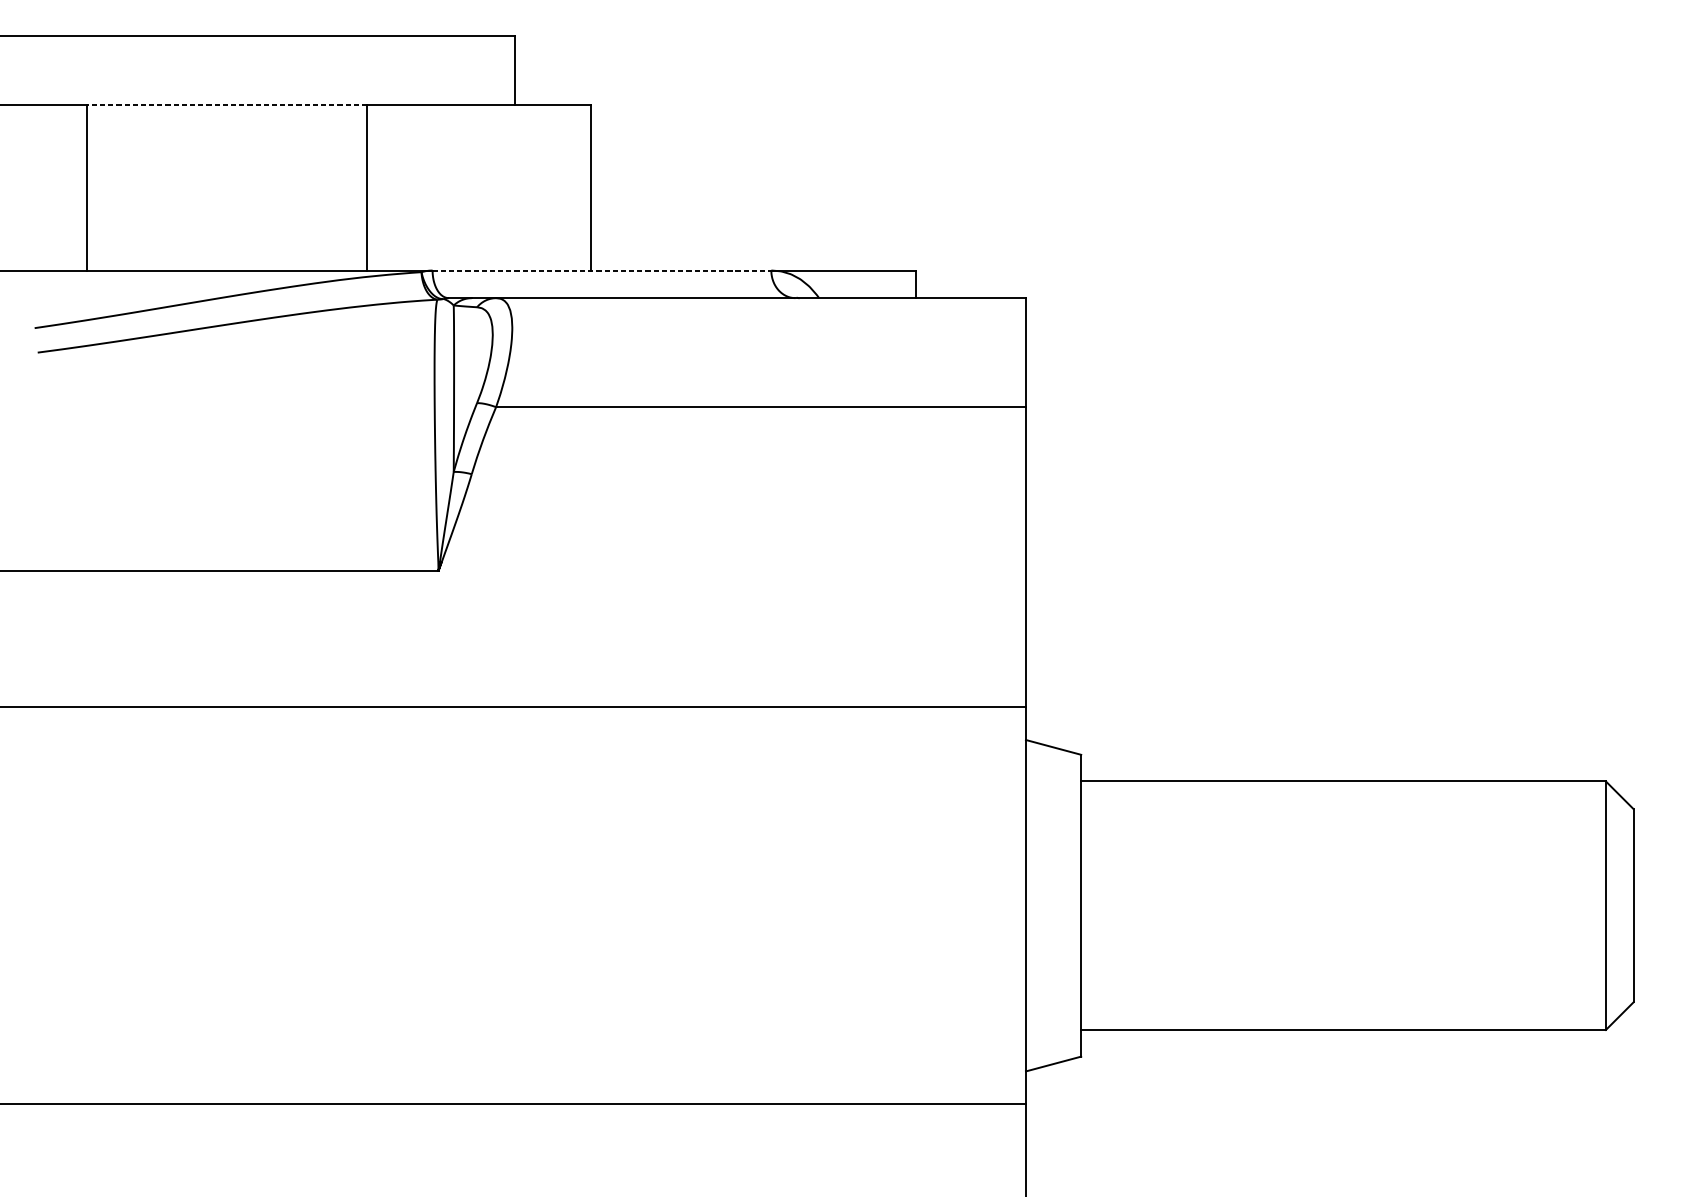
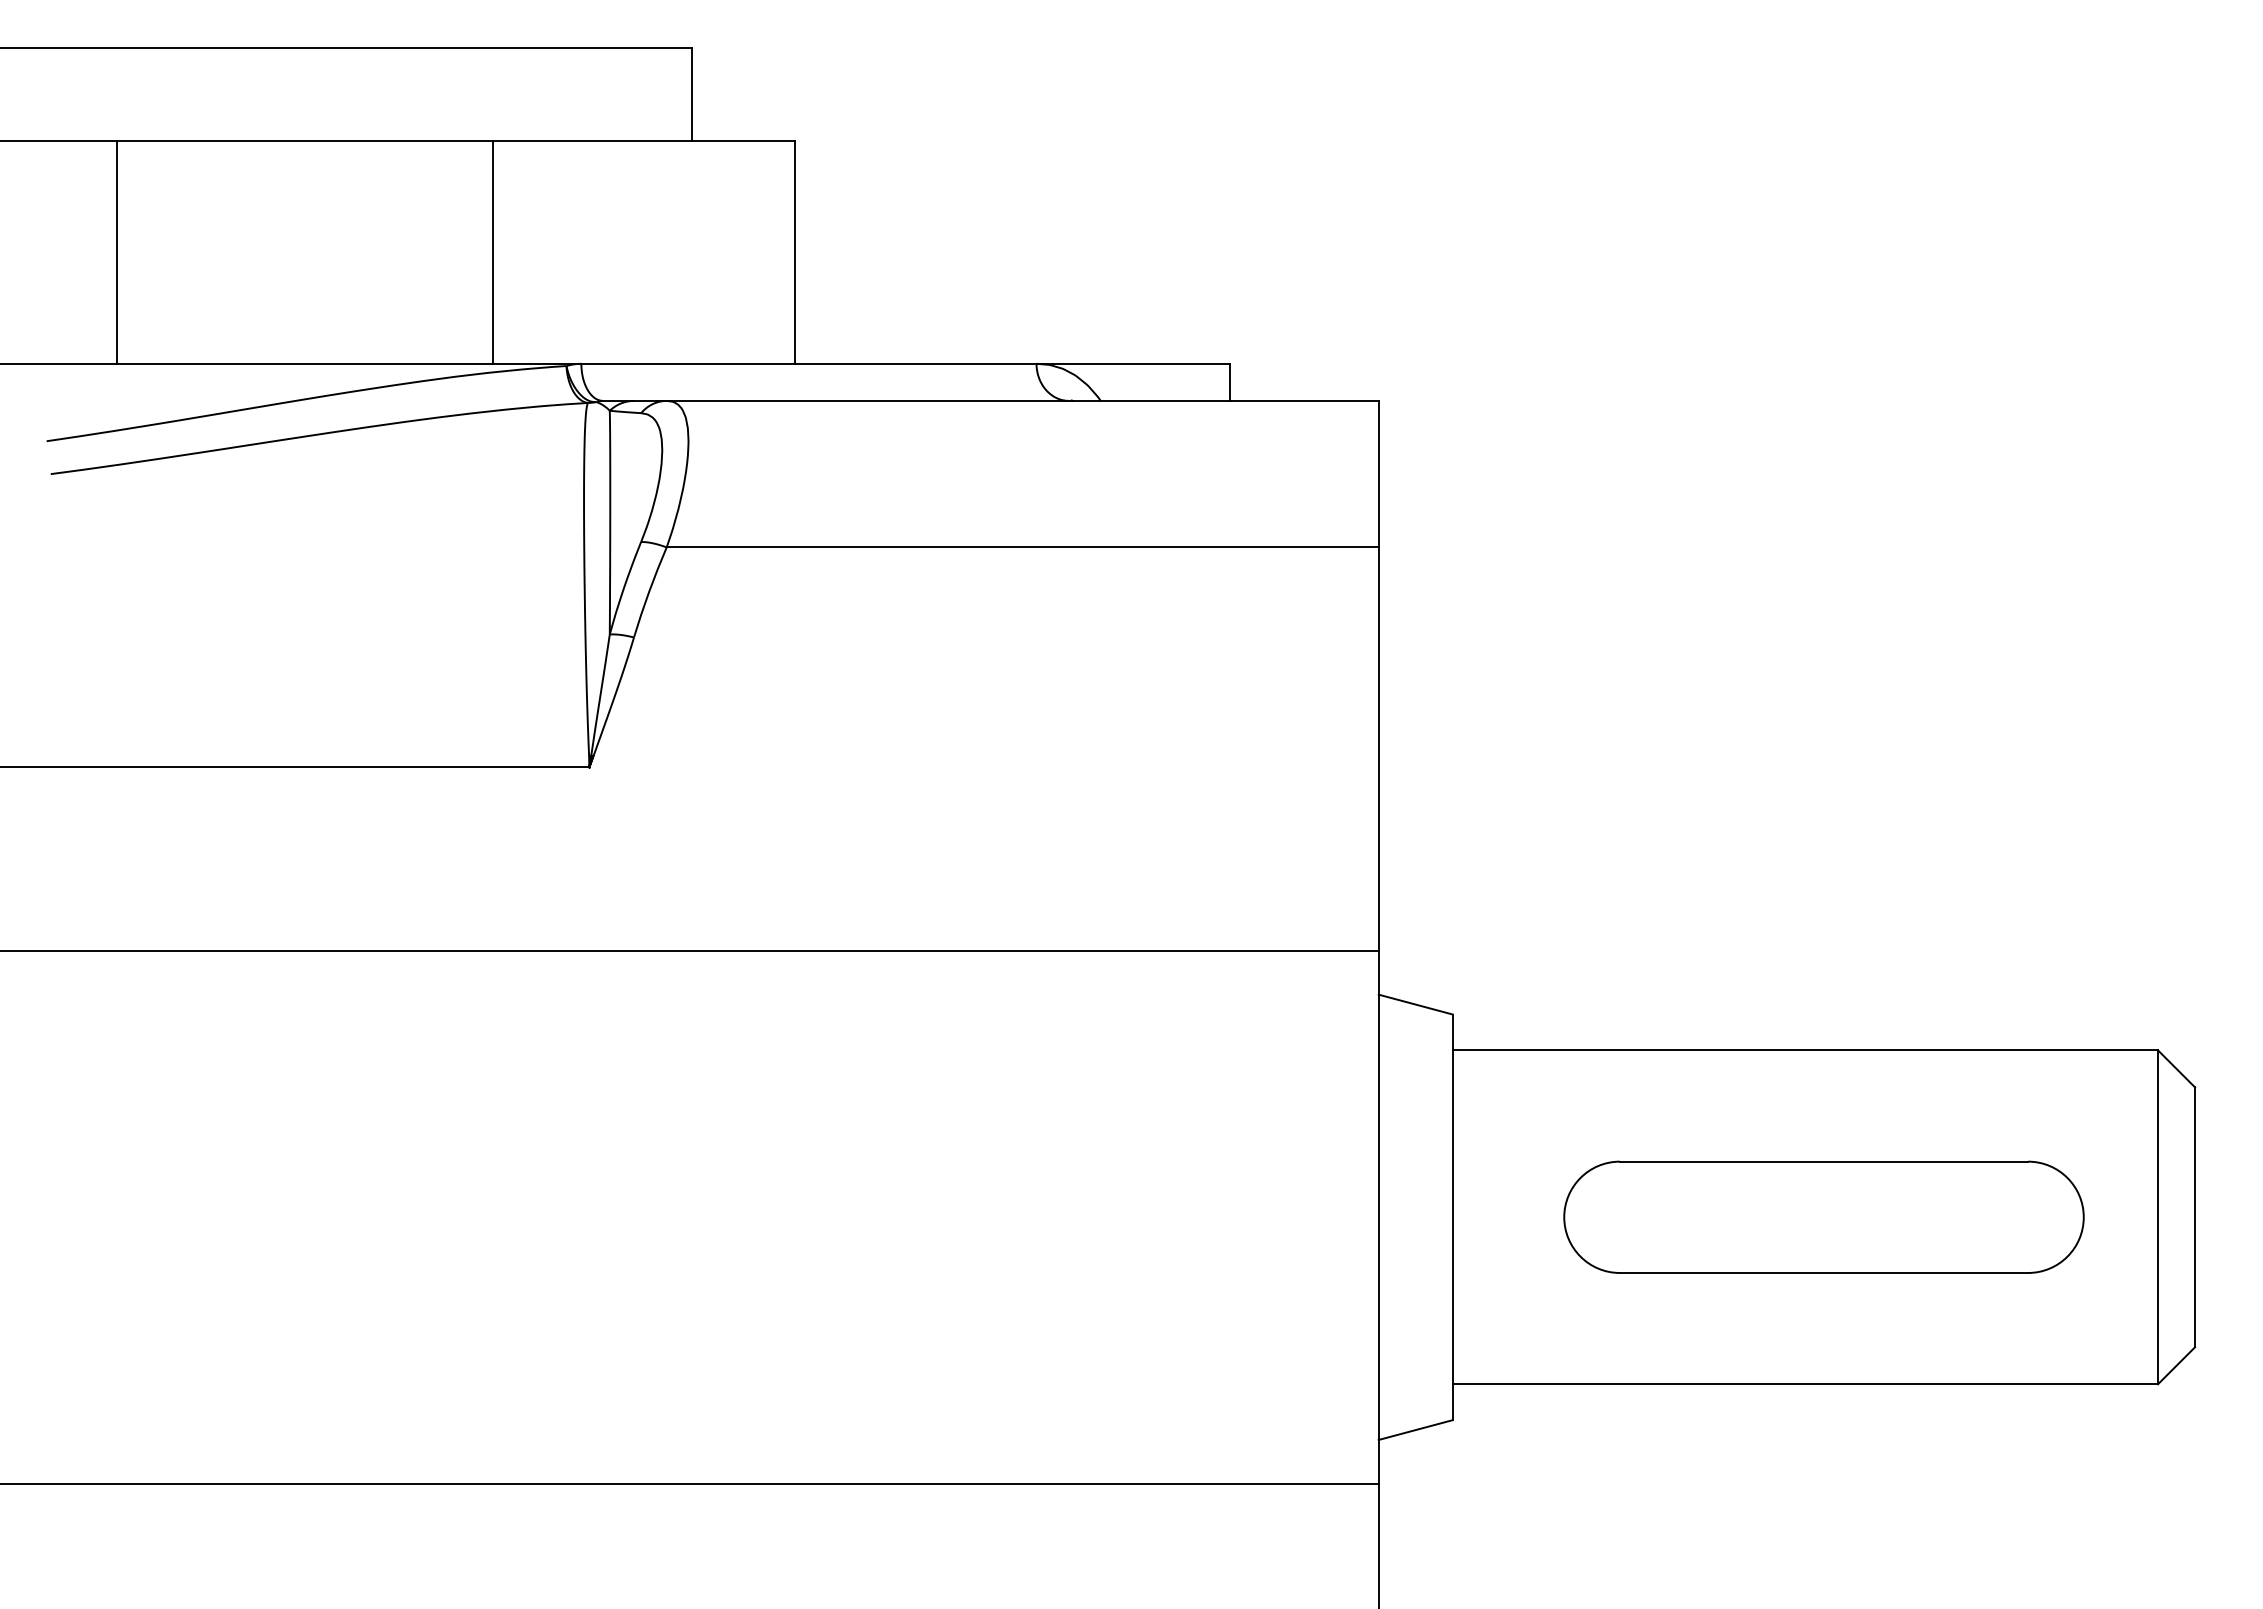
line: (226, 105) -> (304, 141), dashed -> solid
line: (601, 270) -> (808, 363), dashed -> solid
part: (1356, 905) -> (1823, 1216), added

